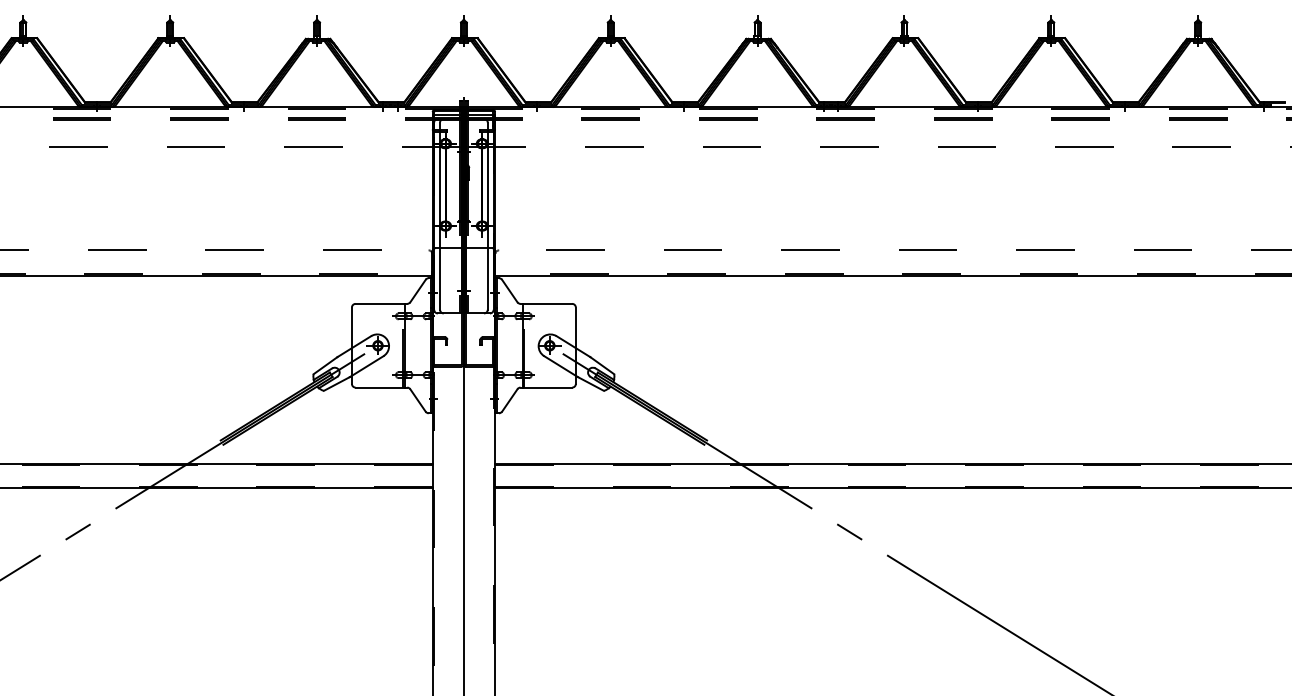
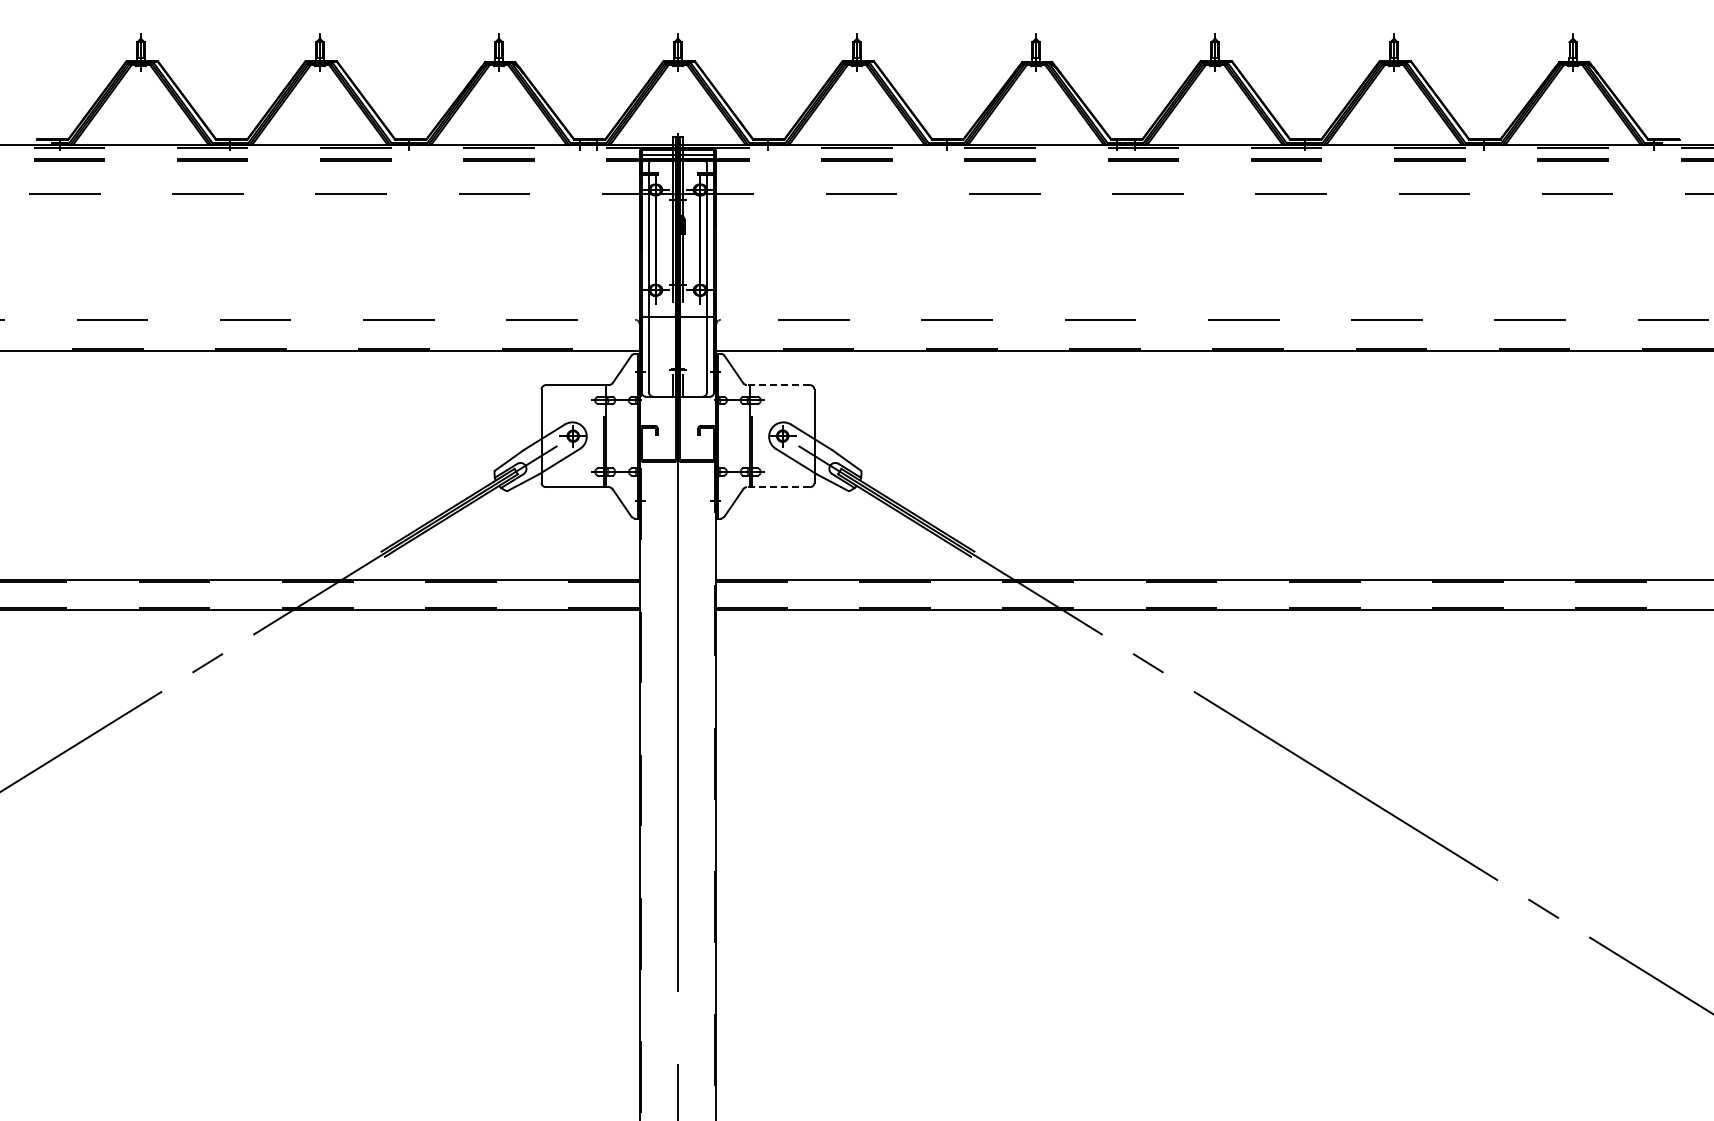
line: (546, 304) -> (778, 385), solid -> dashed
line: (546, 387) -> (778, 487), solid -> dashed

